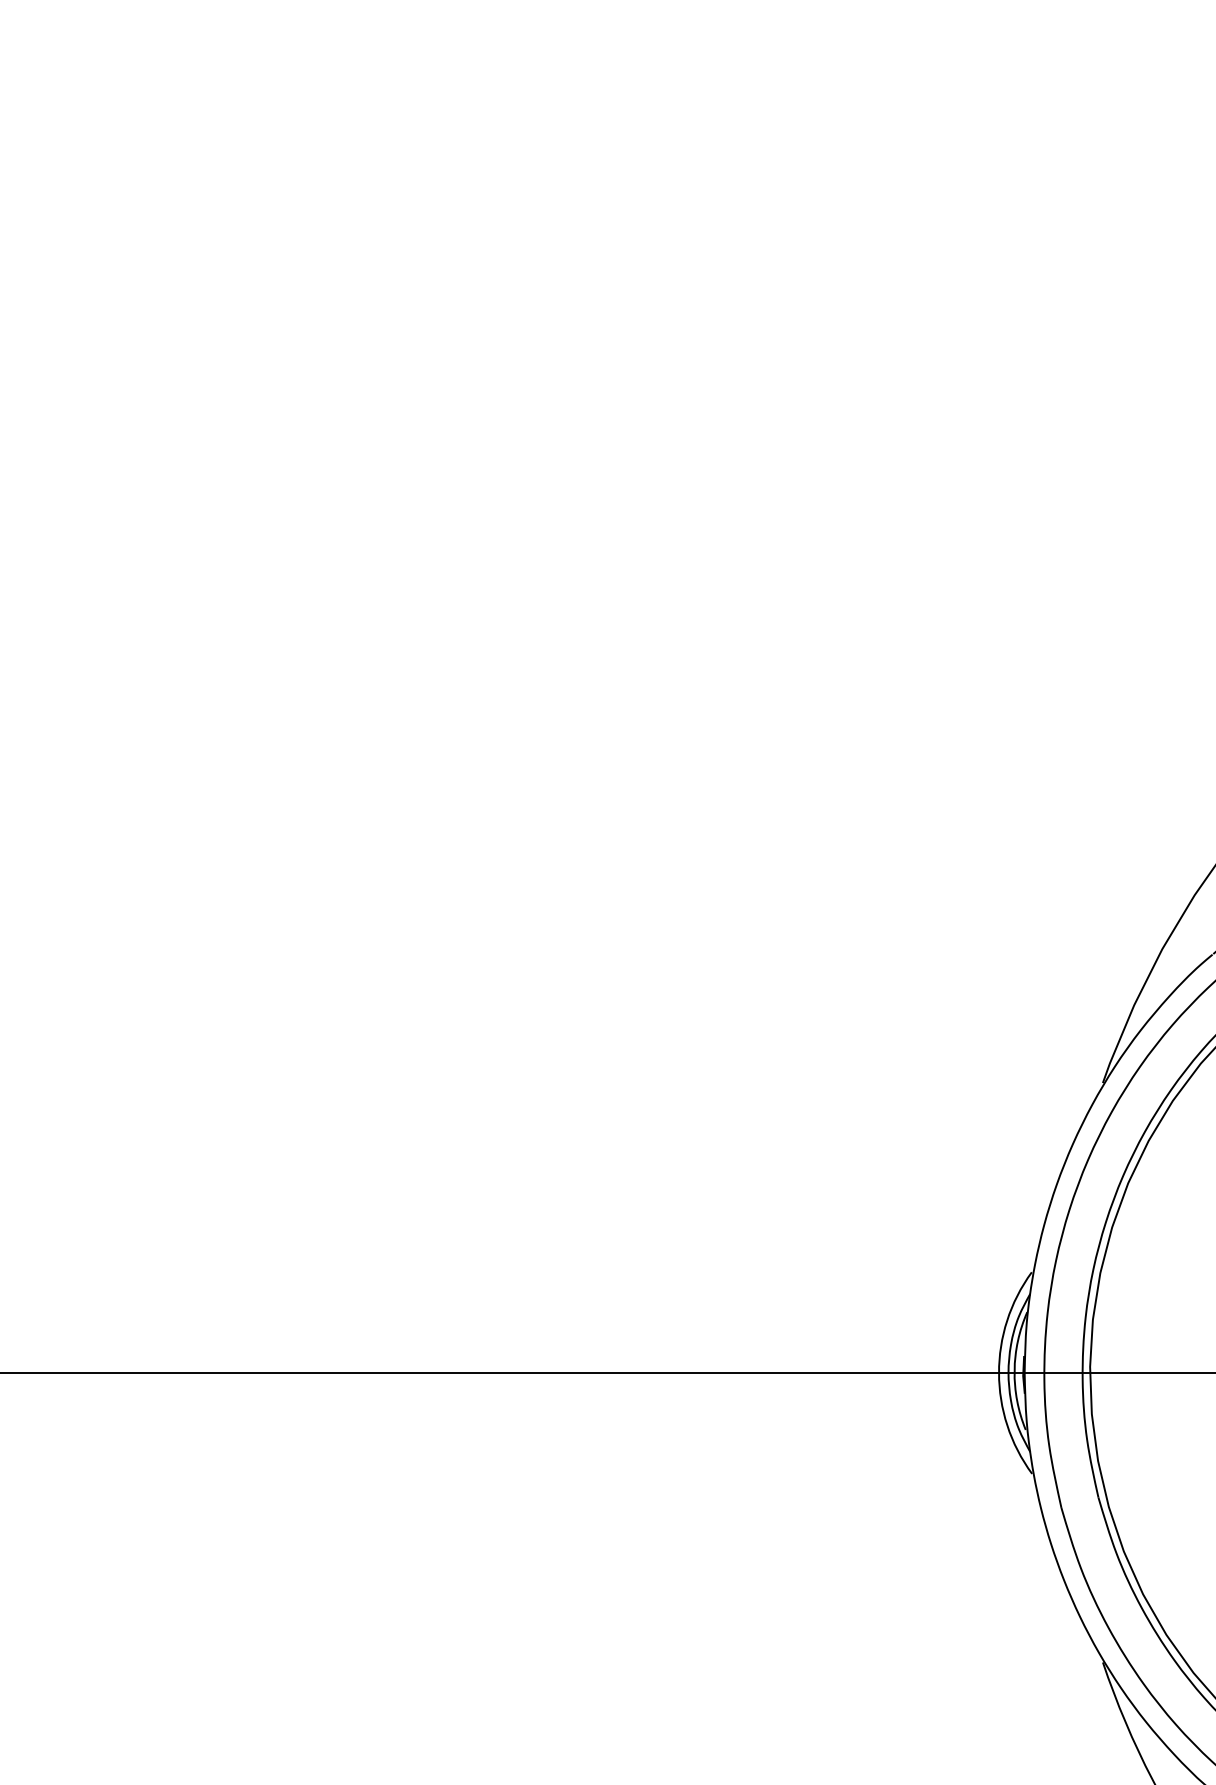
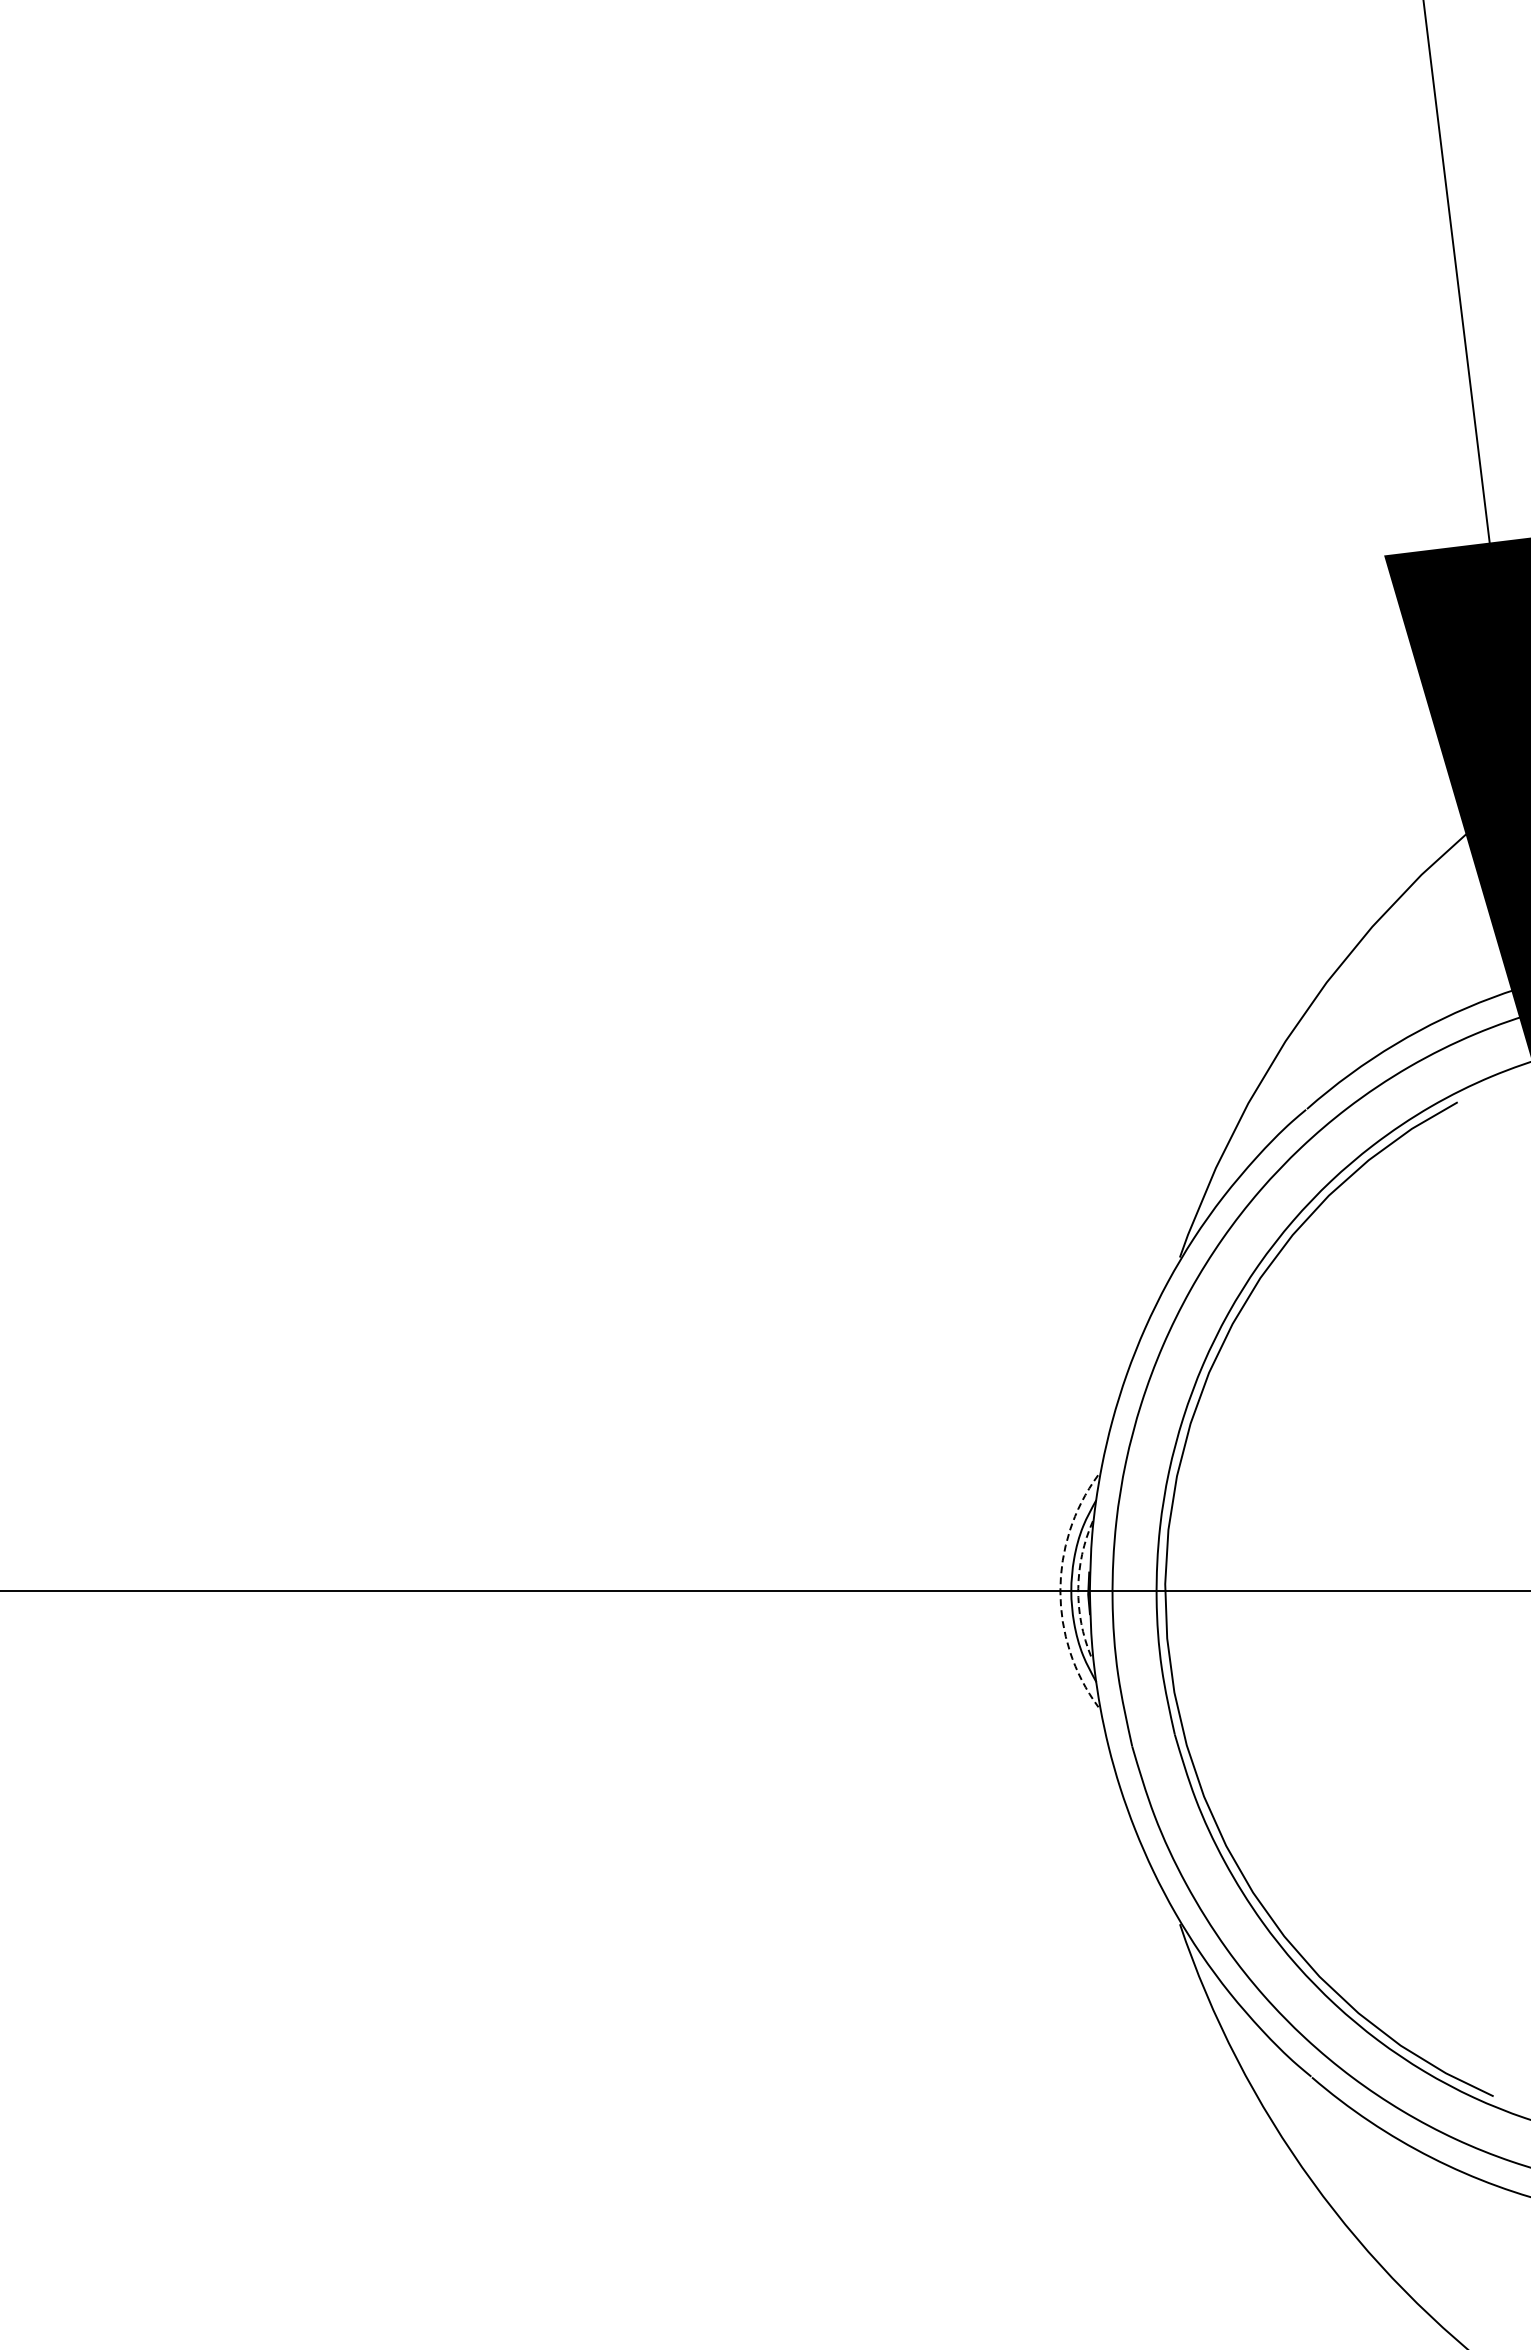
arc: (1014, 1370) -> (1078, 1588), solid -> dashed
arc: (999, 1373) -> (1060, 1591), solid -> dashed

